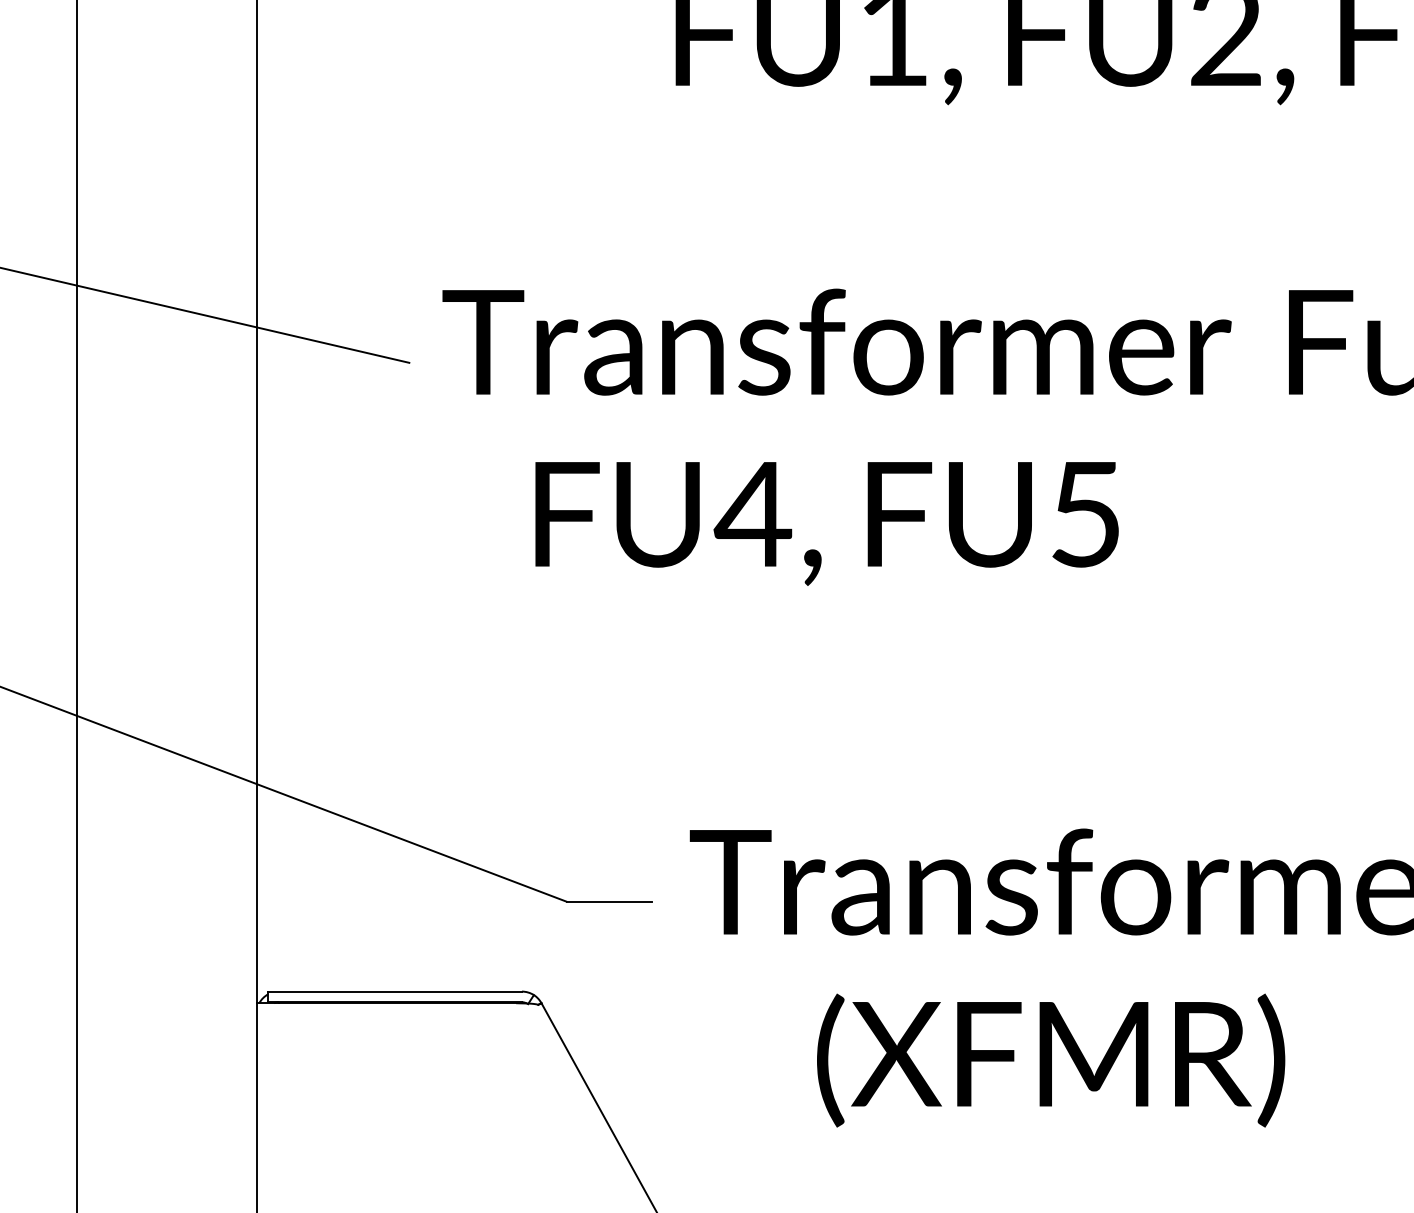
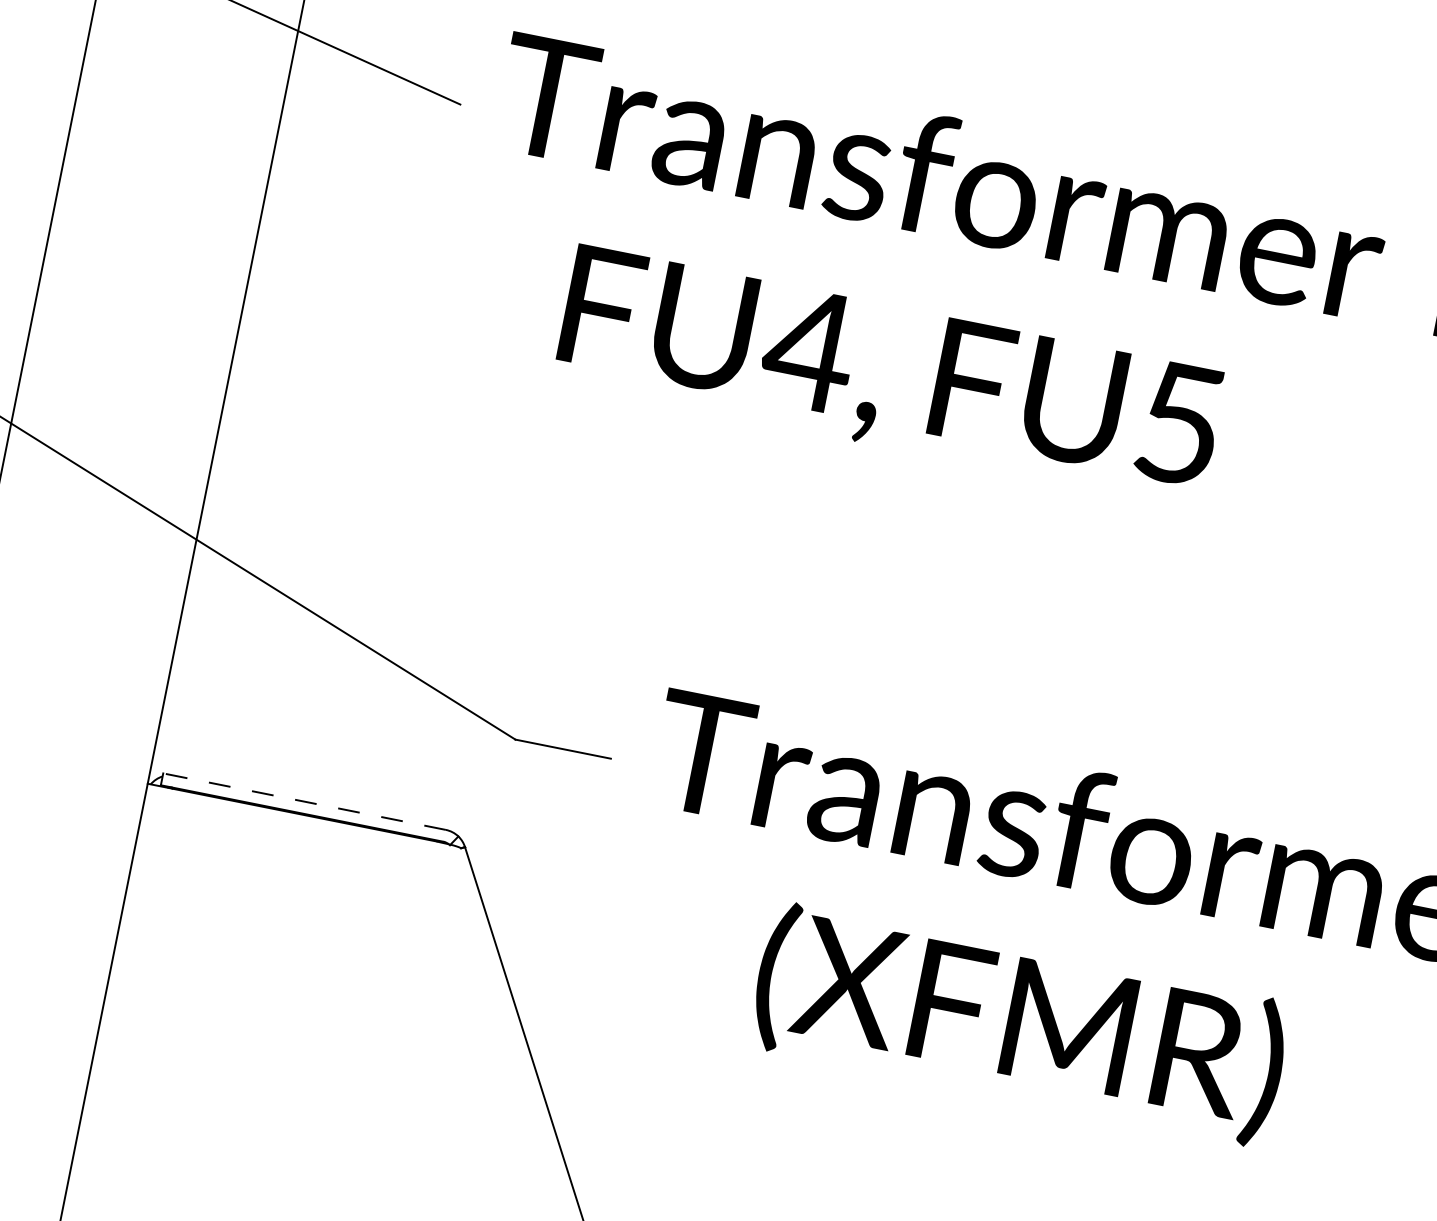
line: (395, 991) -> (305, 801), solid -> dashed

